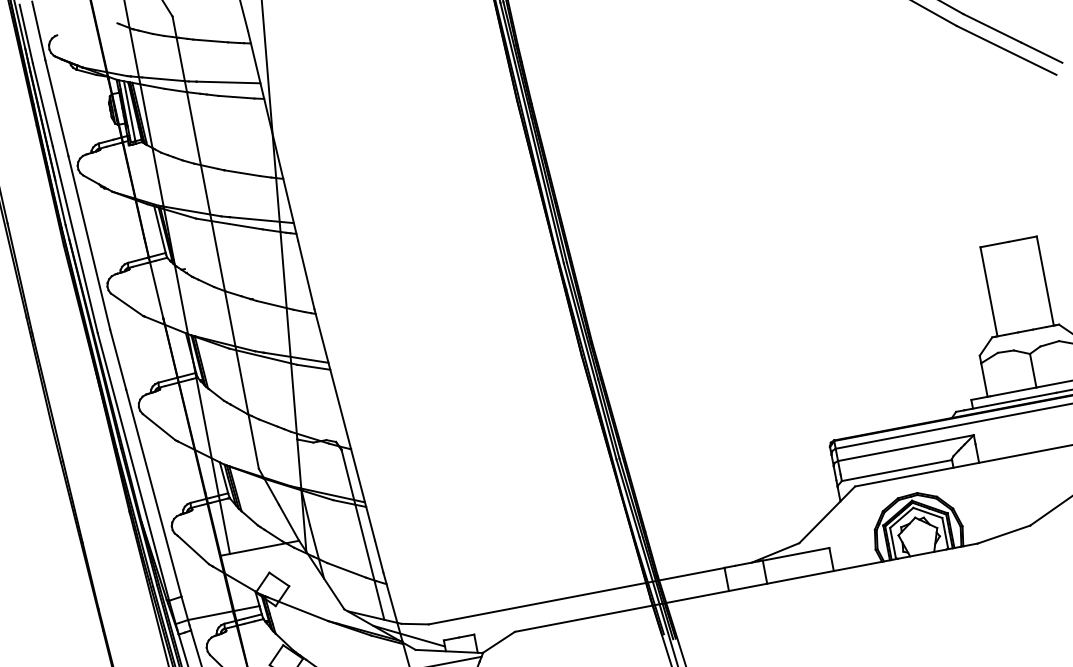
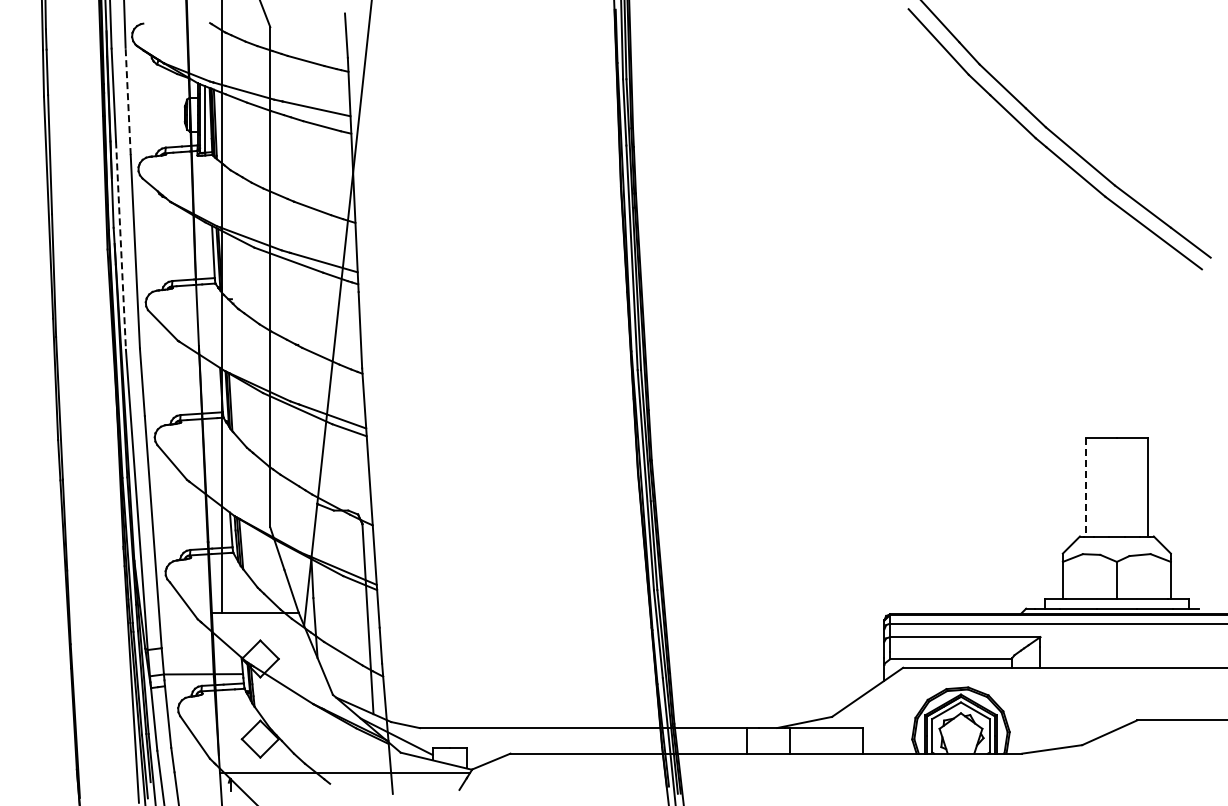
line: (57, 108) -> (128, 101), solid -> dashed
line: (75, 240) -> (121, 246), solid -> dashed
line: (988, 292) -> (1085, 487), solid -> dashed

